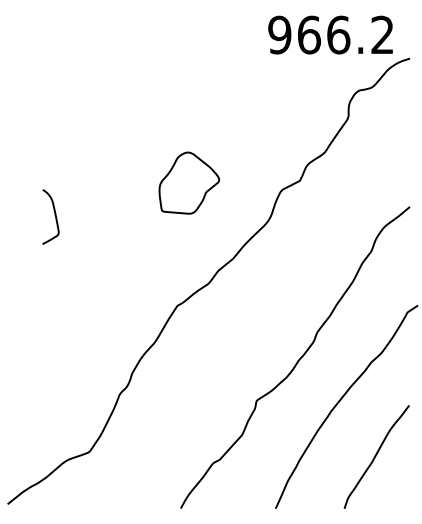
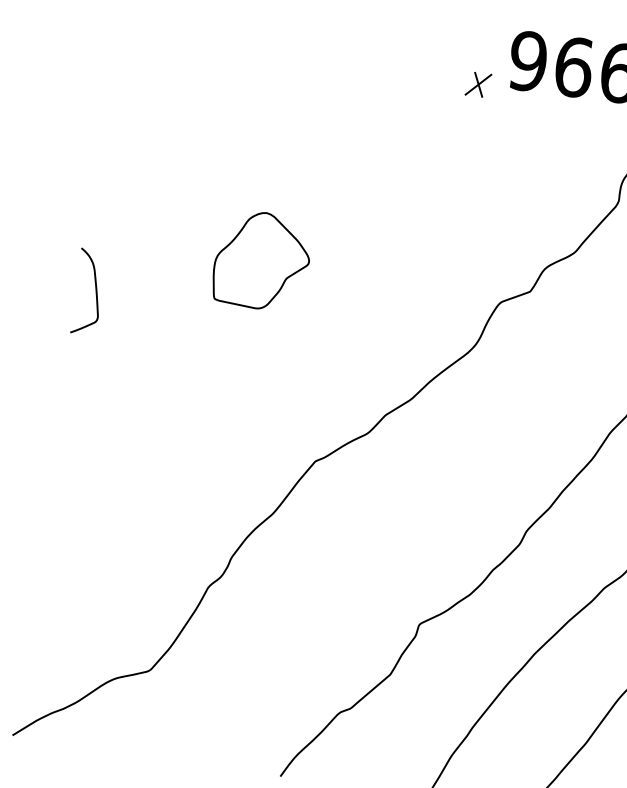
part: (249, 53) -> (477, 83), added
part: (188, 182) -> (260, 259), moved
curve: (54, 215) -> (94, 290), moved

